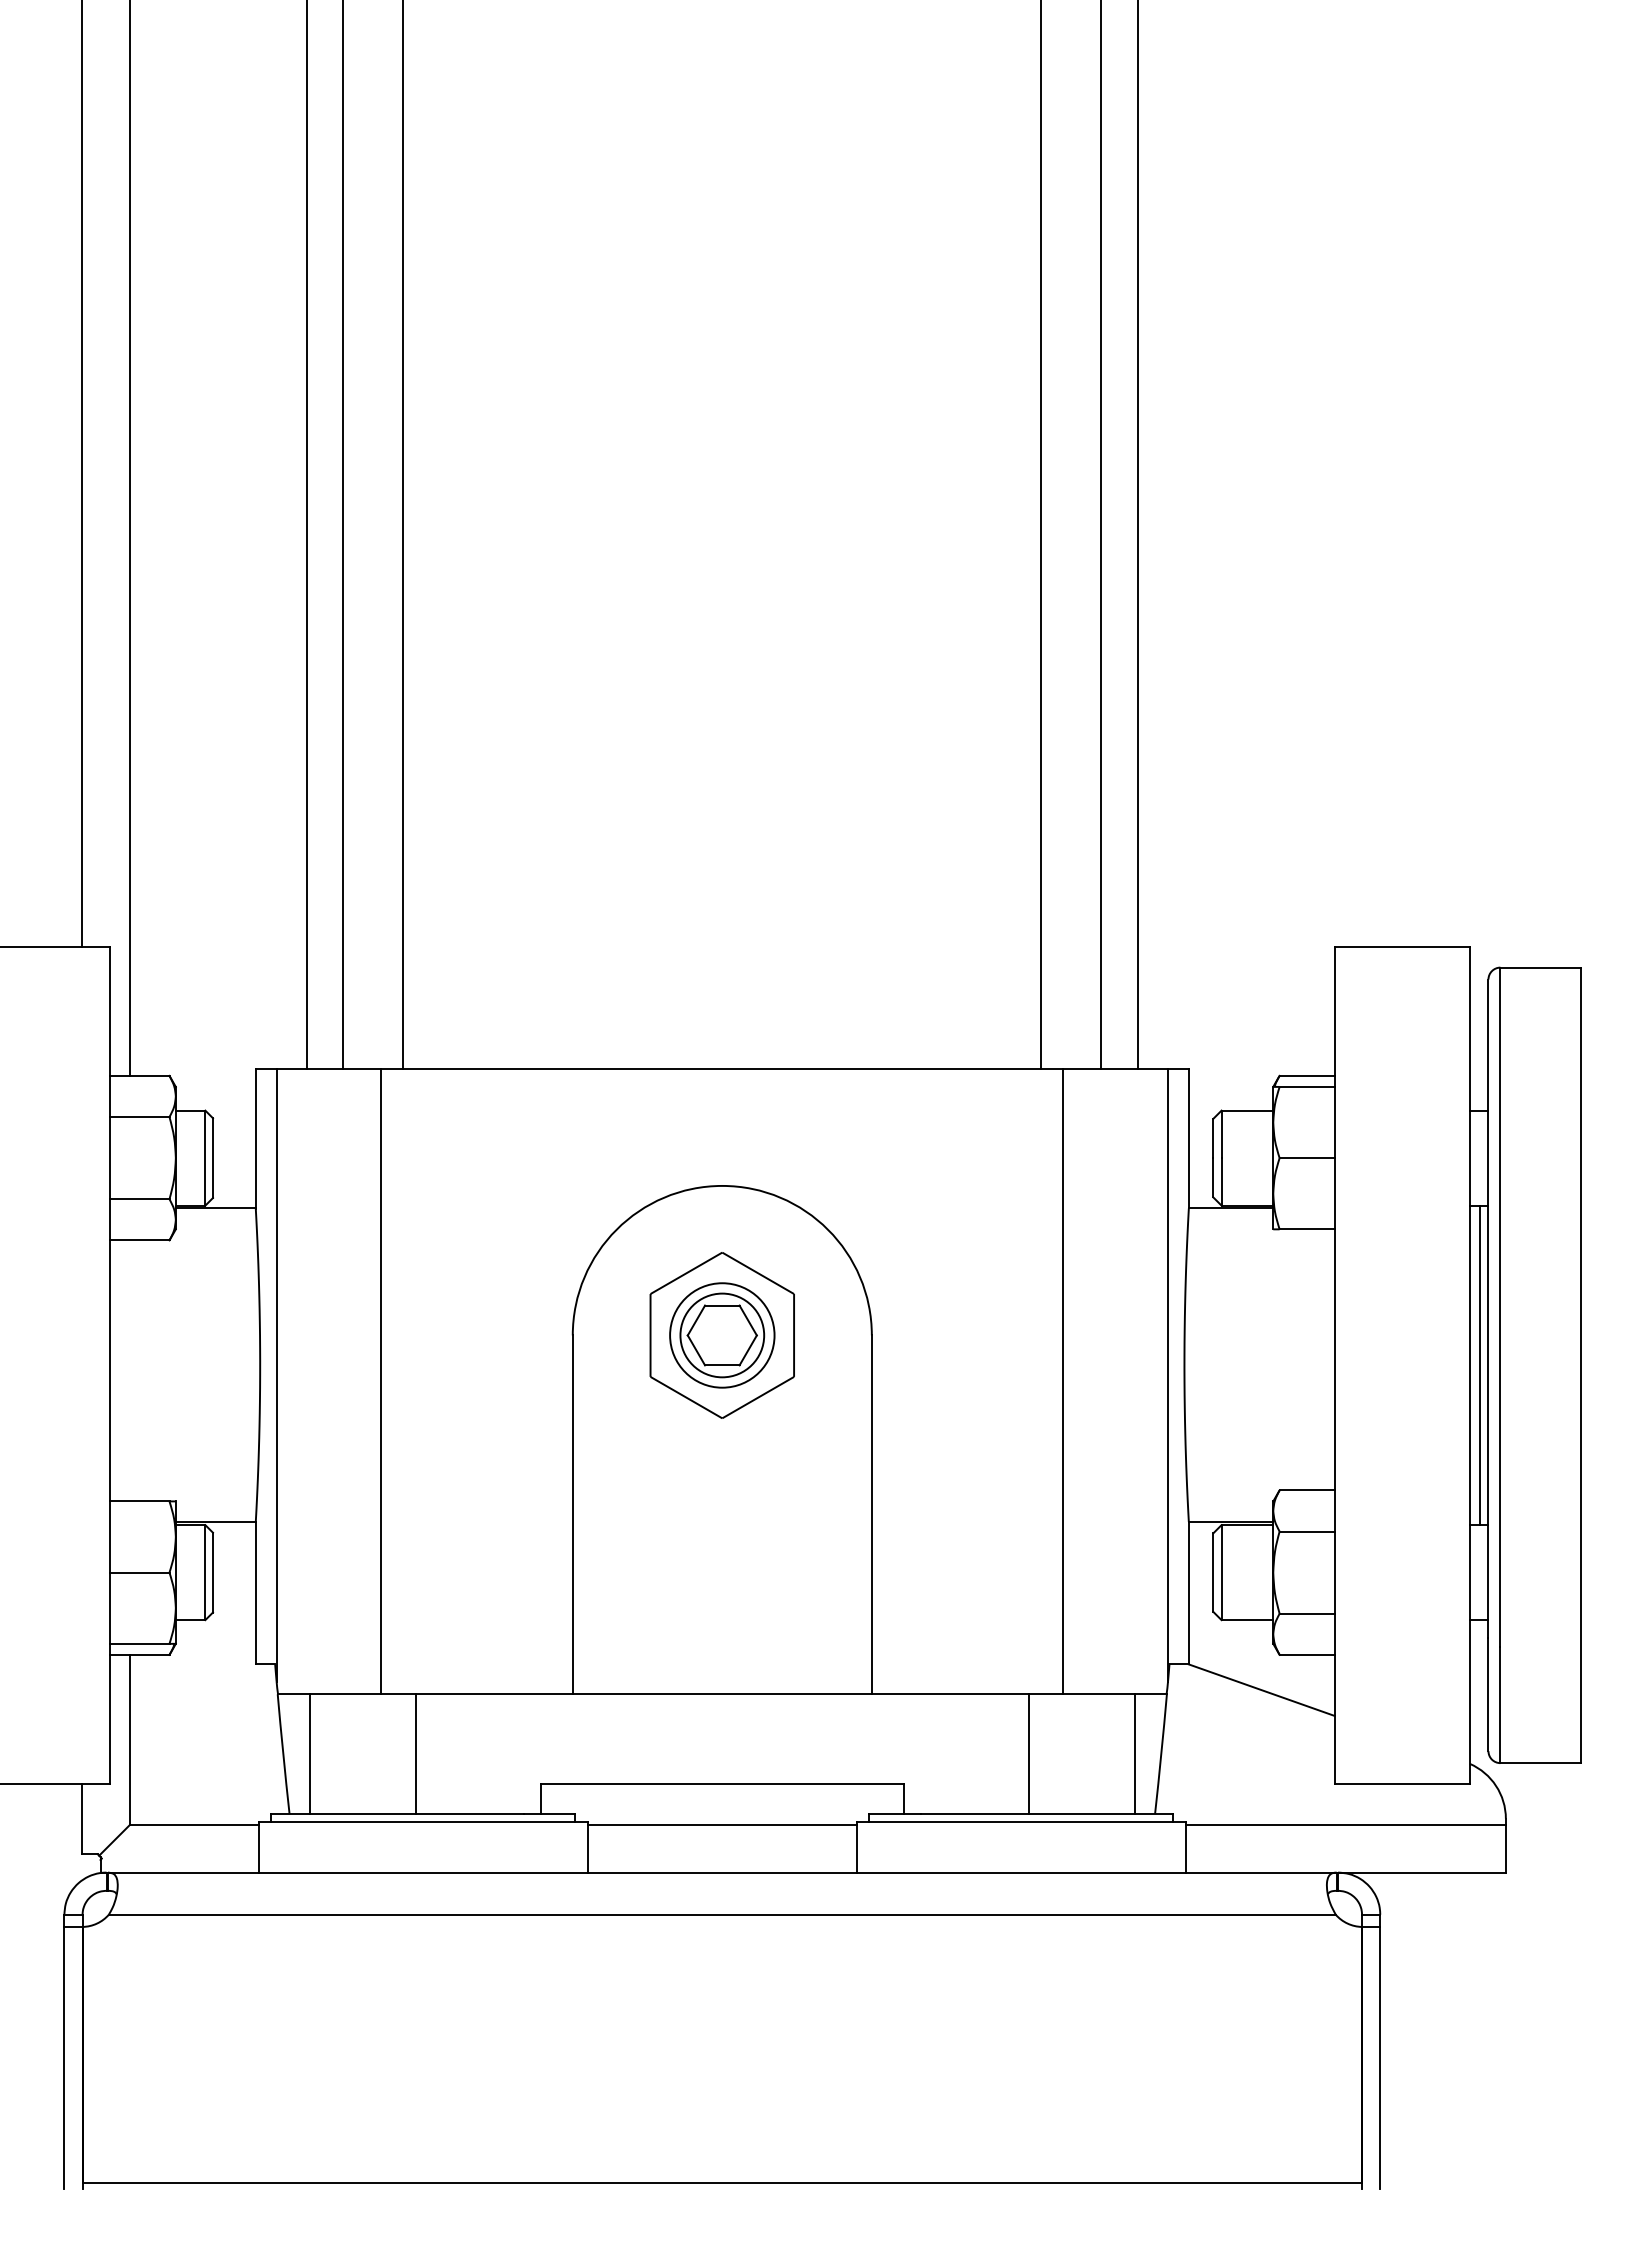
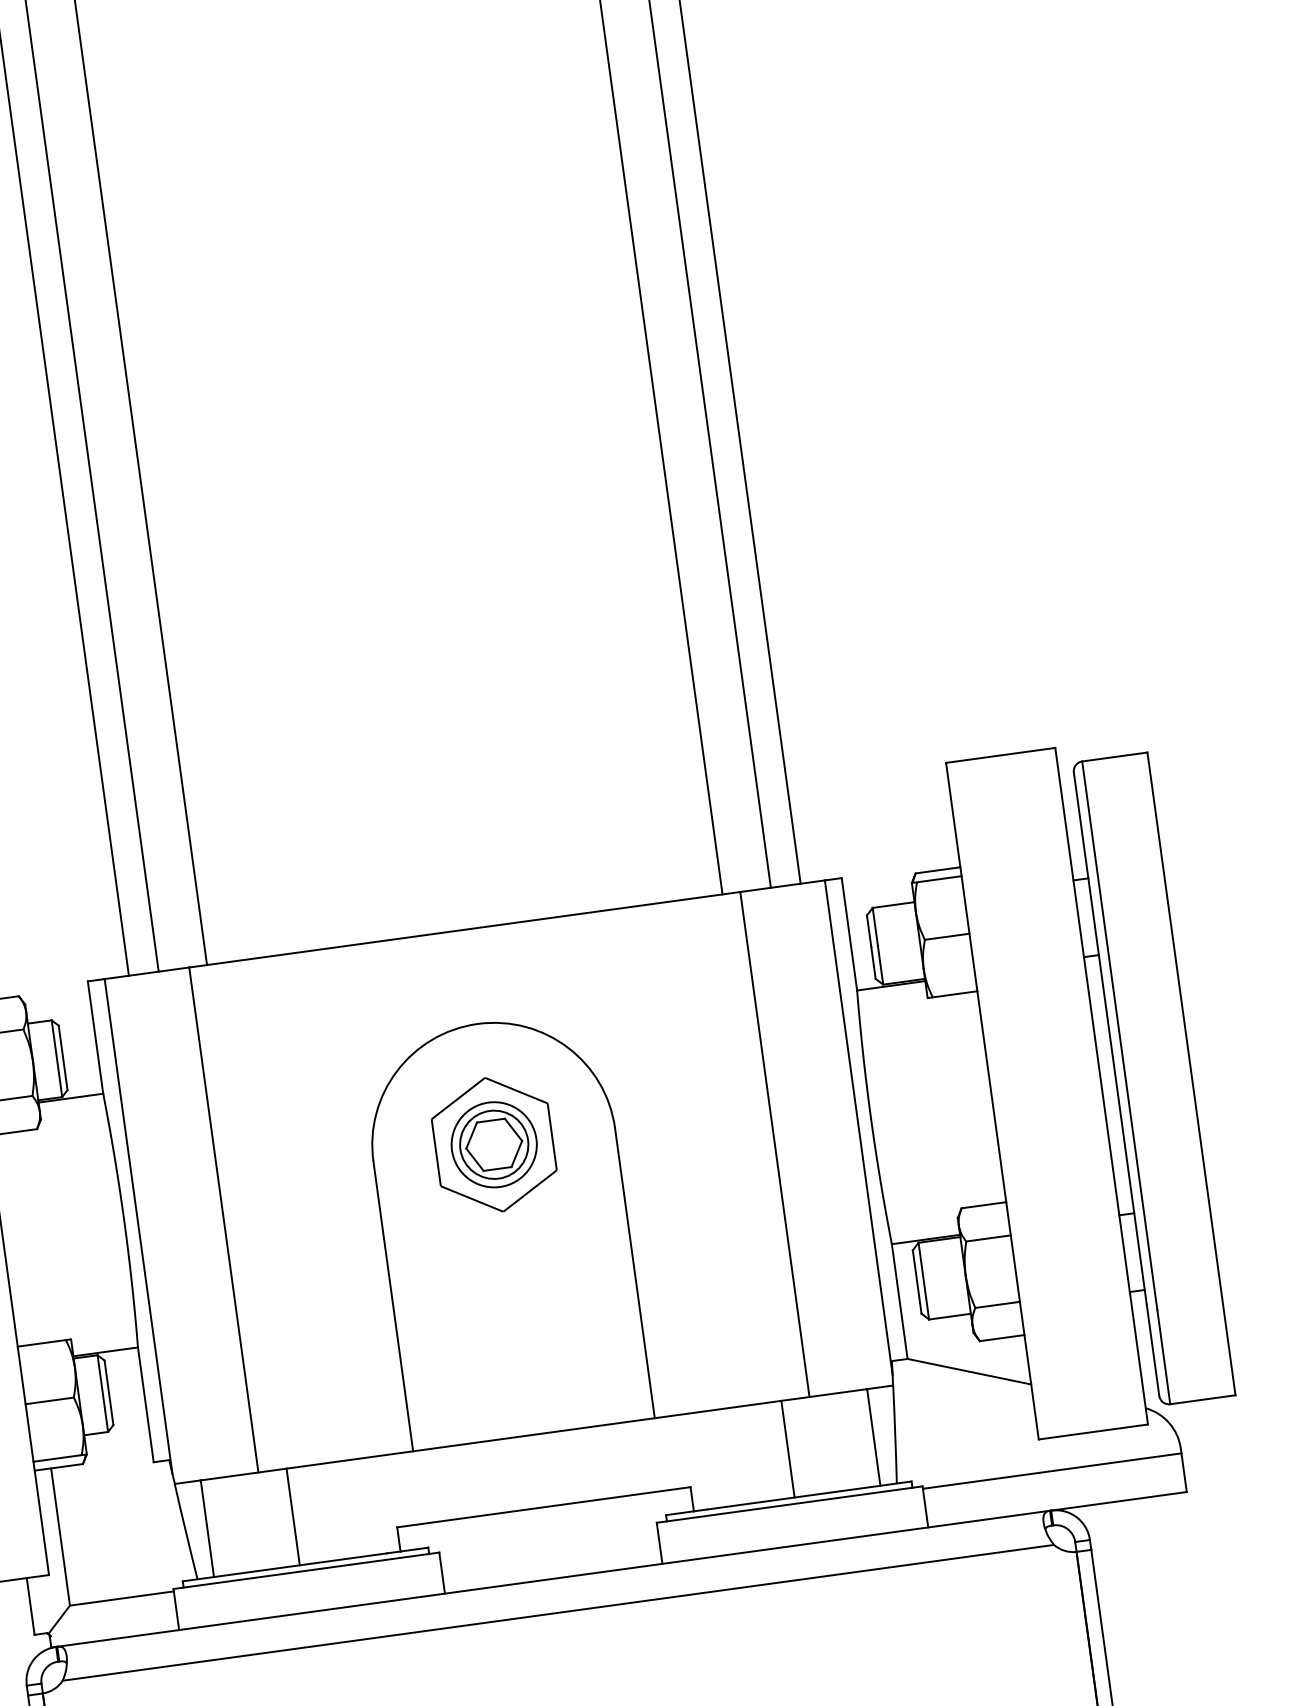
line: (1479, 1365) -> (1109, 1085), removed
line: (721, 1824) -> (547, 1540), removed

